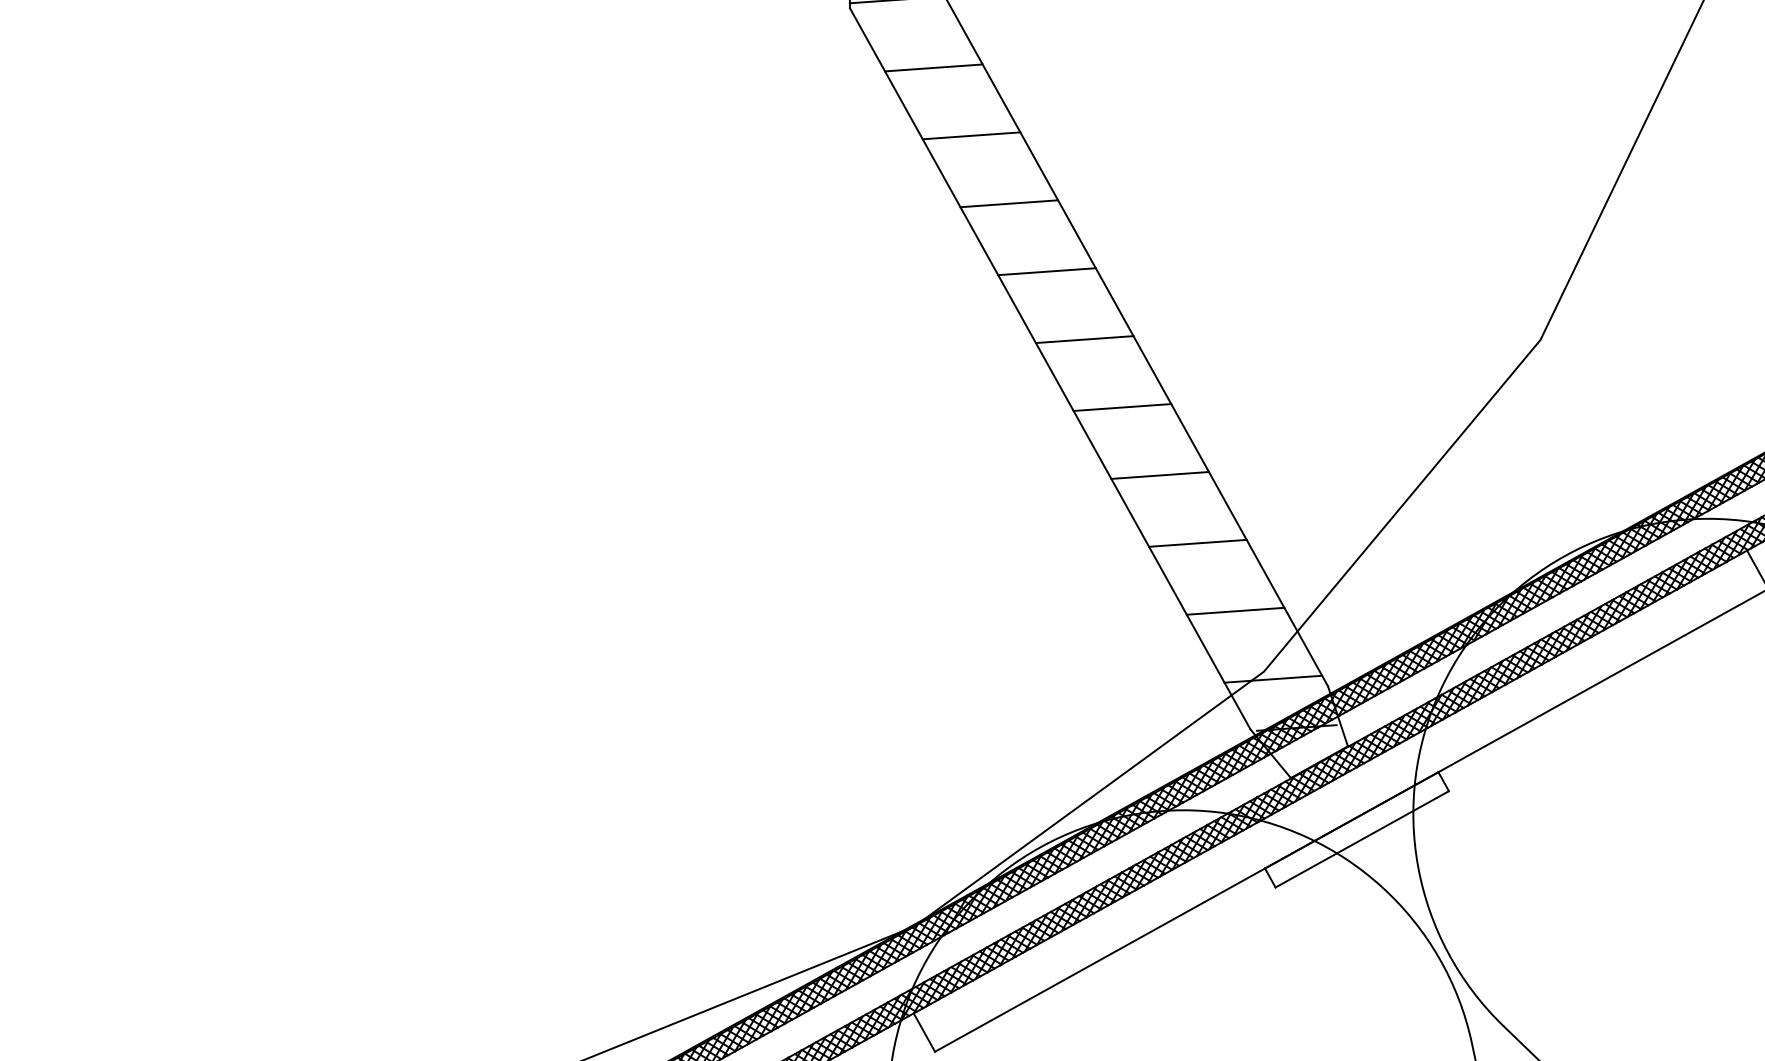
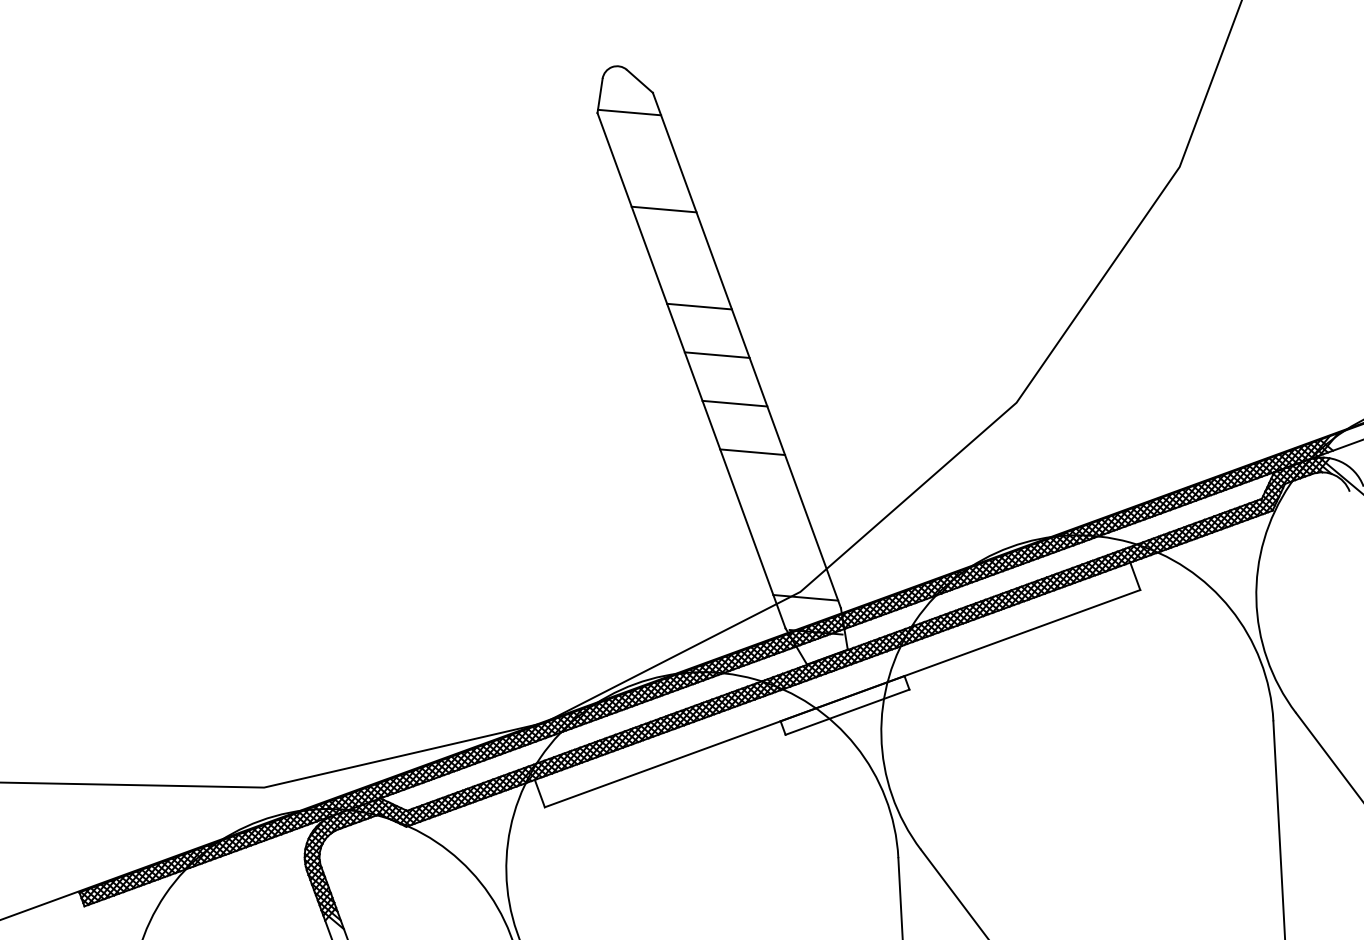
line: (932, 67) -> (645, 160), removed
line: (1008, 202) -> (681, 257), removed
line: (1196, 543) -> (769, 500), removed
line: (1234, 611) -> (787, 549), removed

